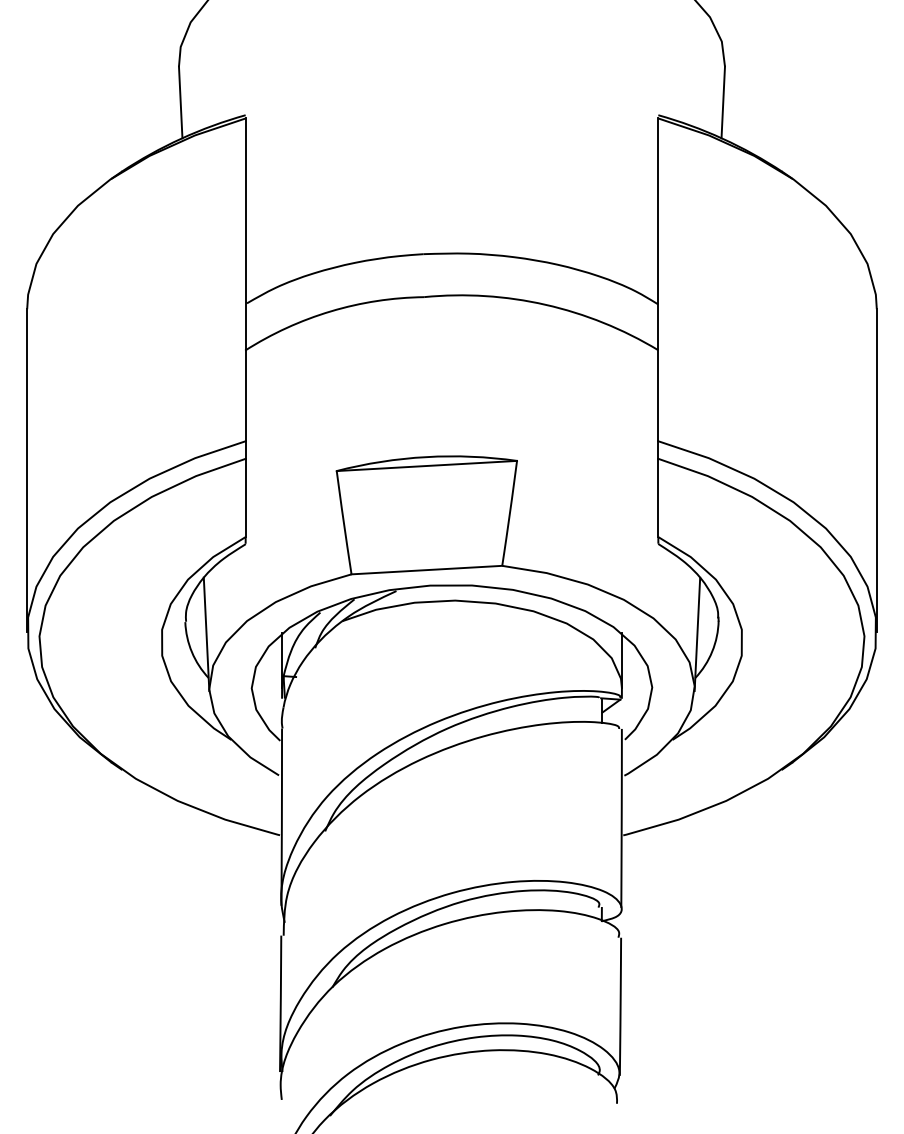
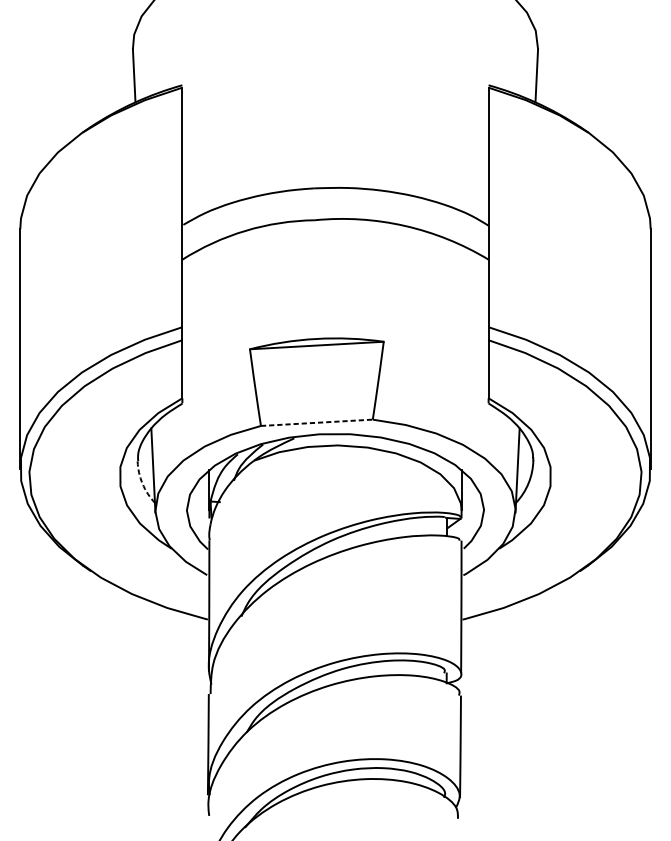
line: (427, 570) -> (317, 423), solid -> dashed
arc: (191, 652) -> (142, 483), solid -> dashed

